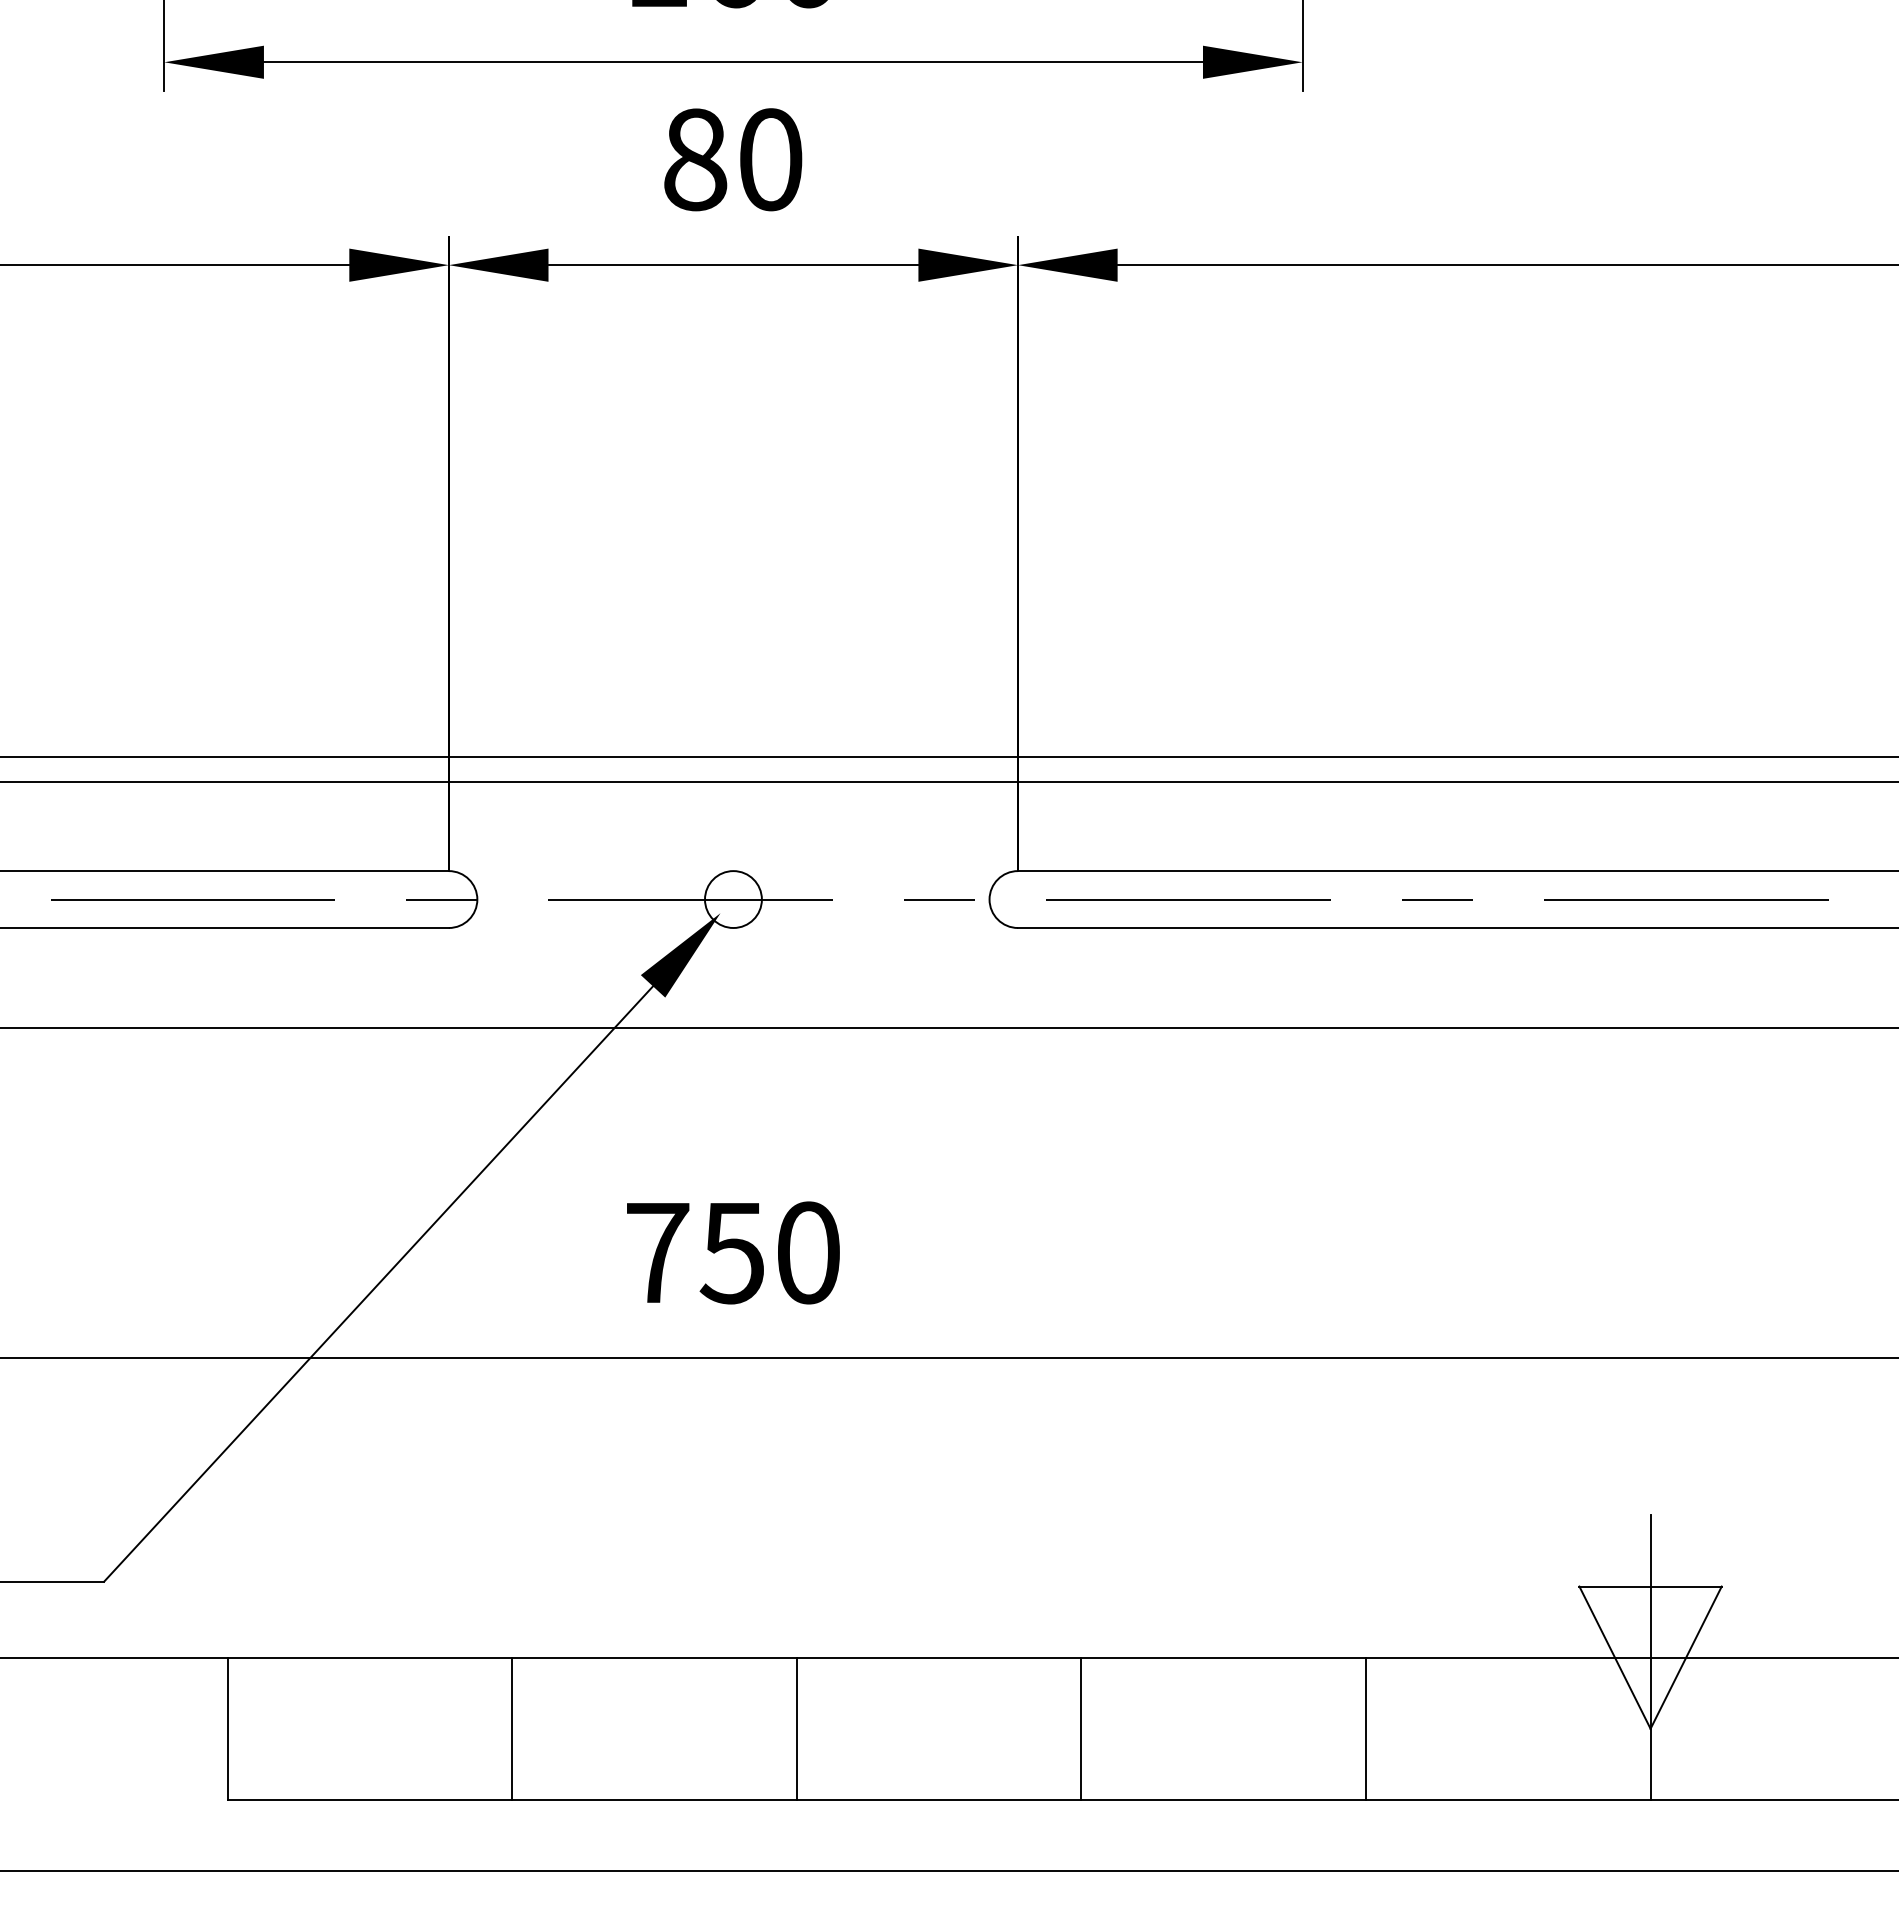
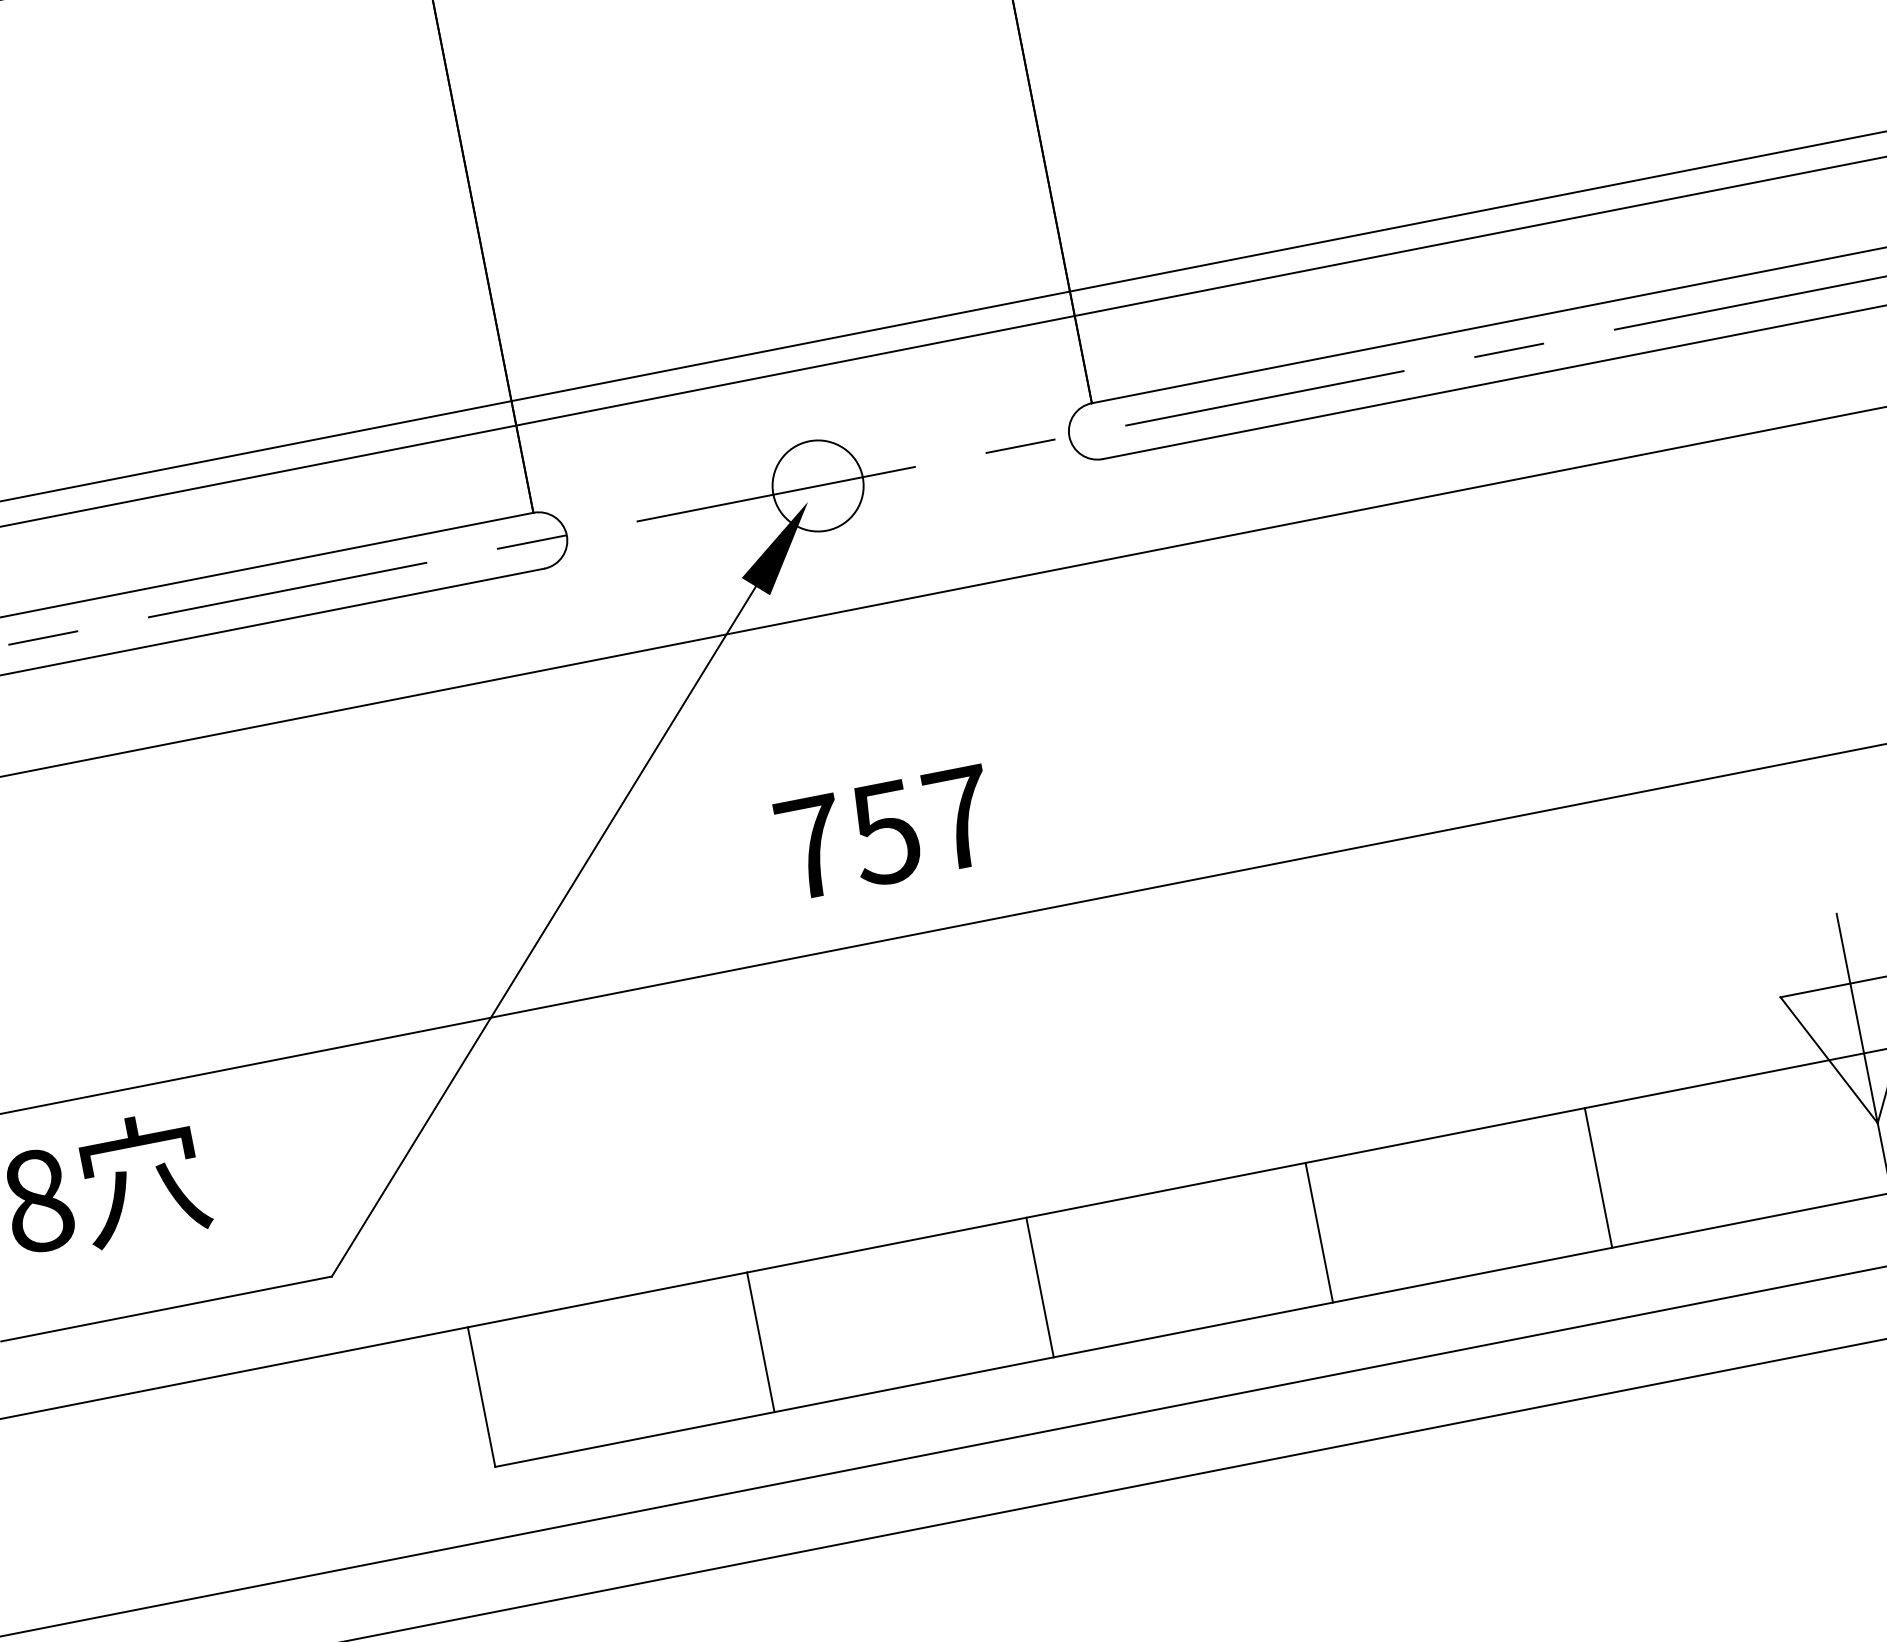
circle: (733, 899) -> (818, 485), size x1.6
text: (808, 1252) -> (959, 817), 750 -> 757

